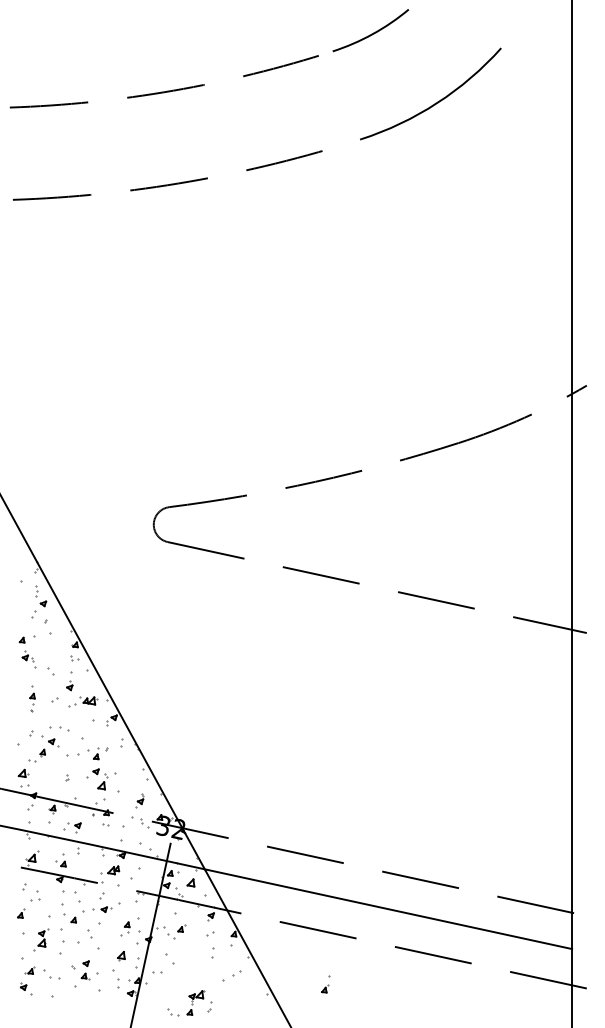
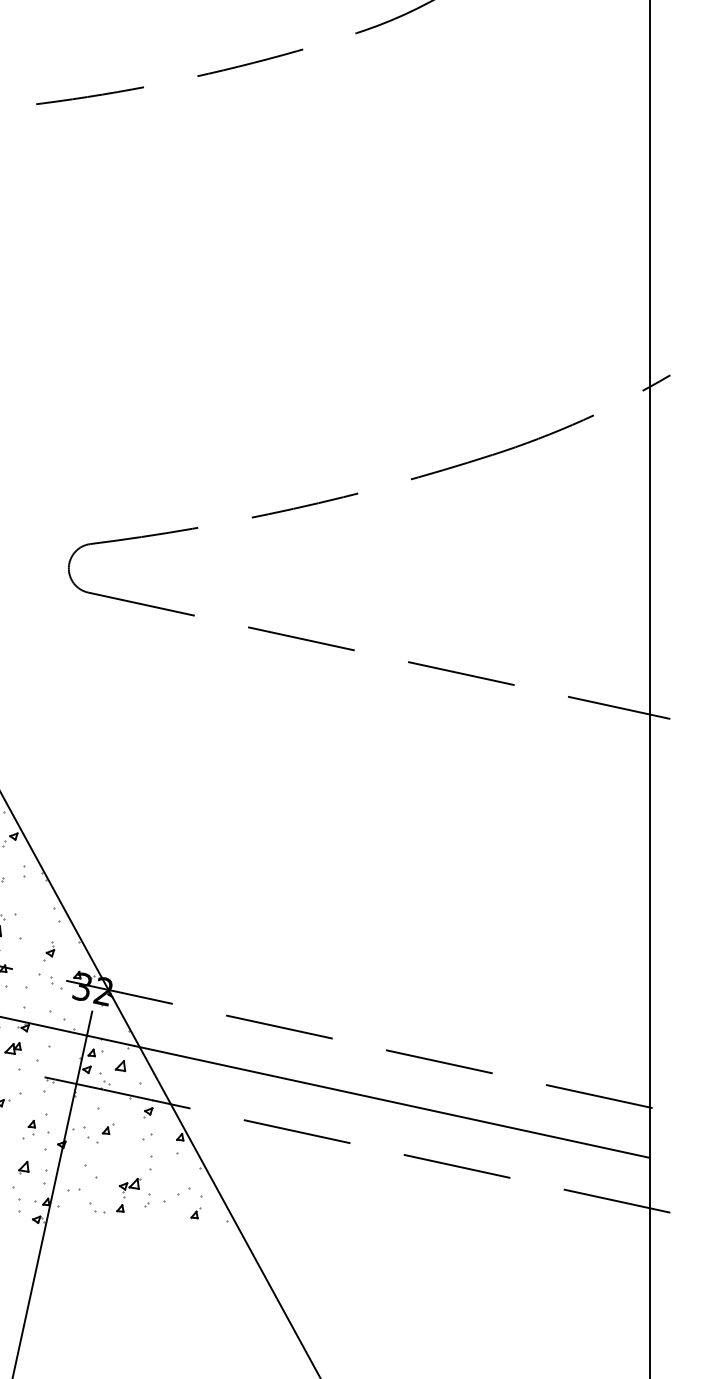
part: (325, 984) -> (196, 1207), moved
part: (189, 1003) -> (119, 1195), moved

